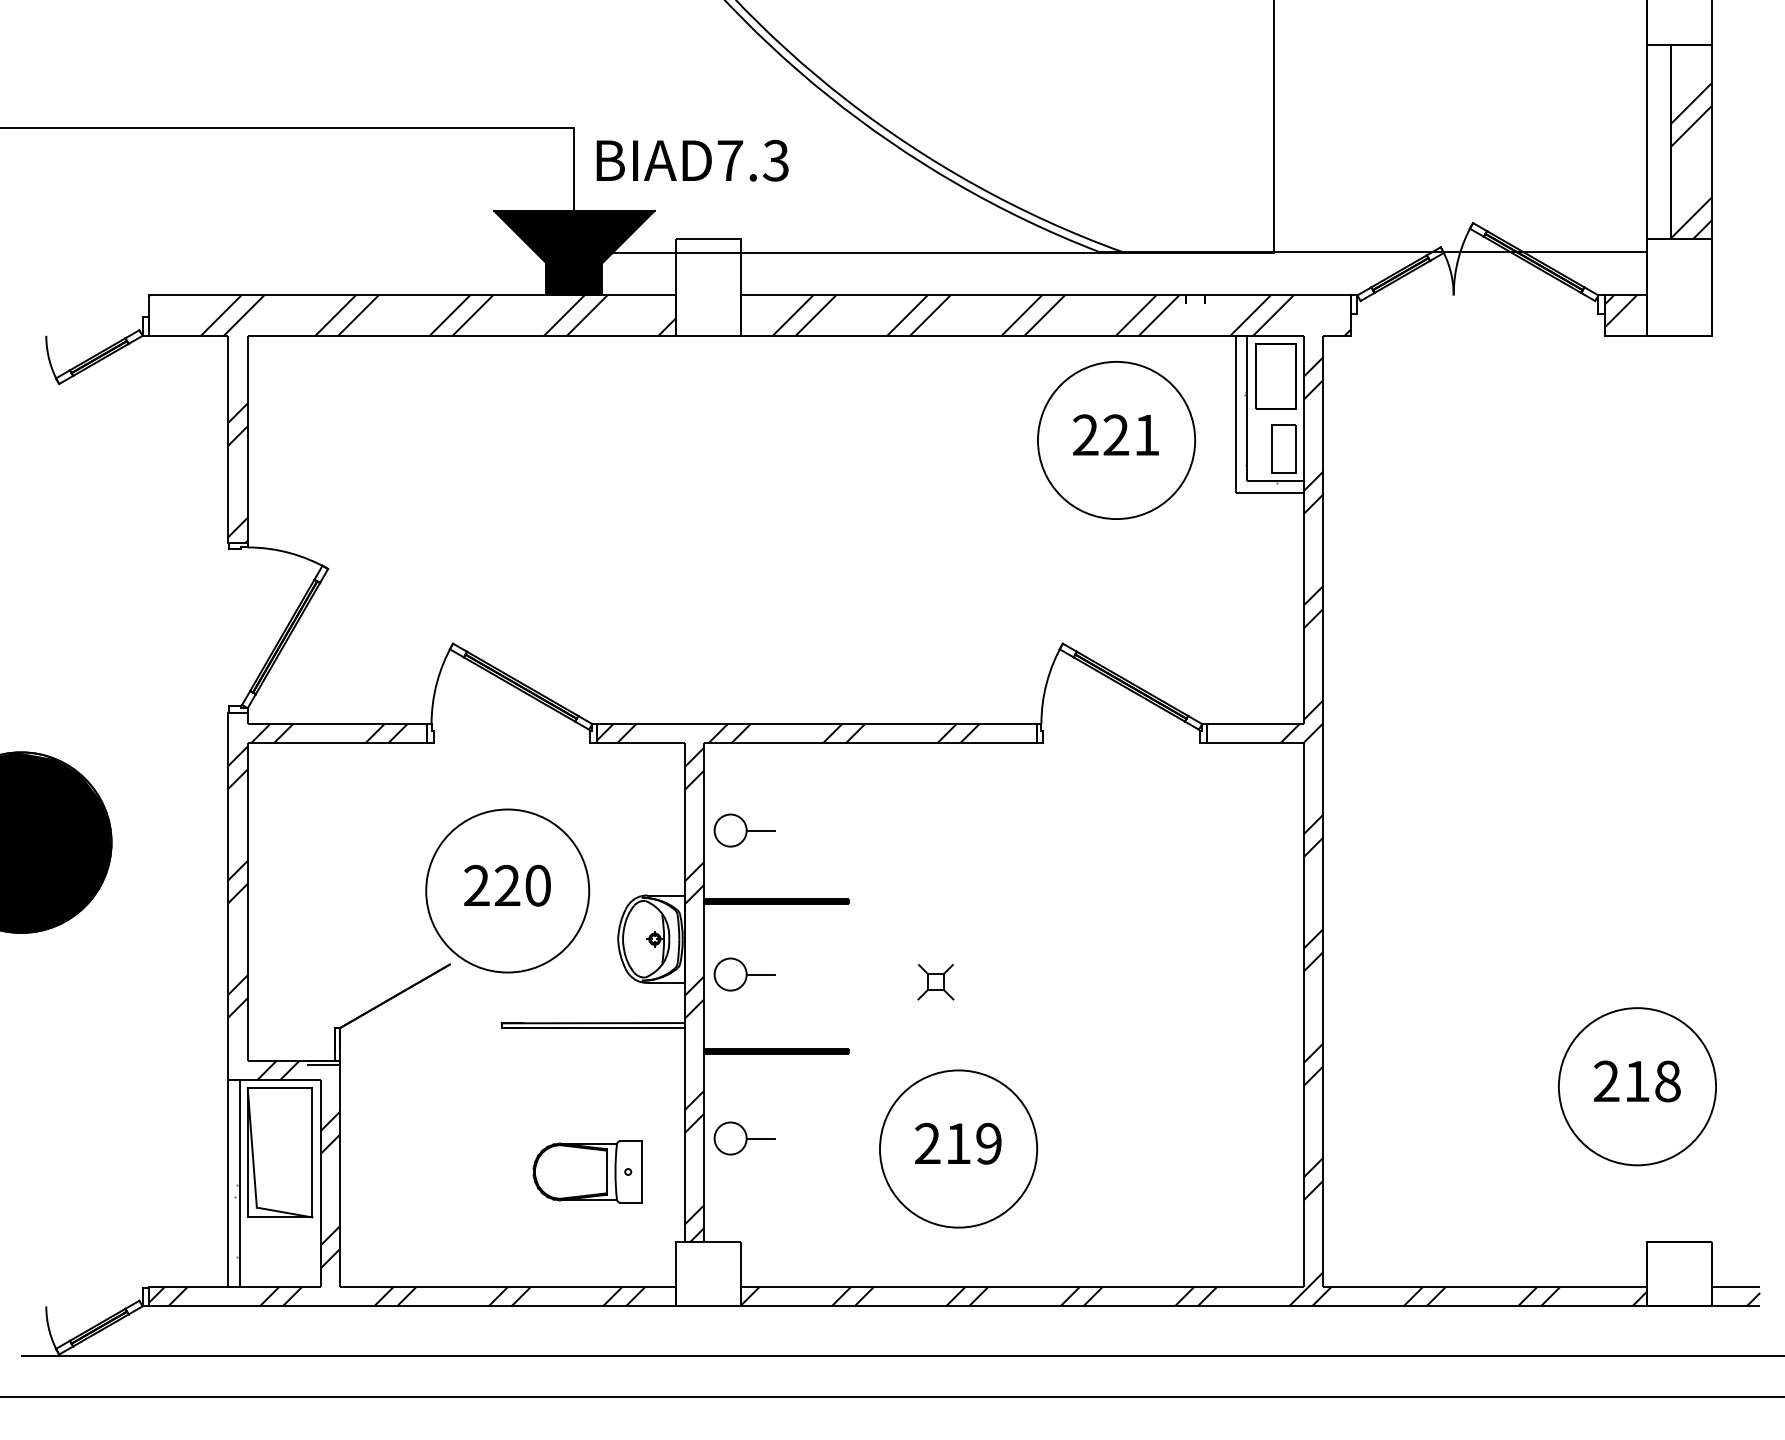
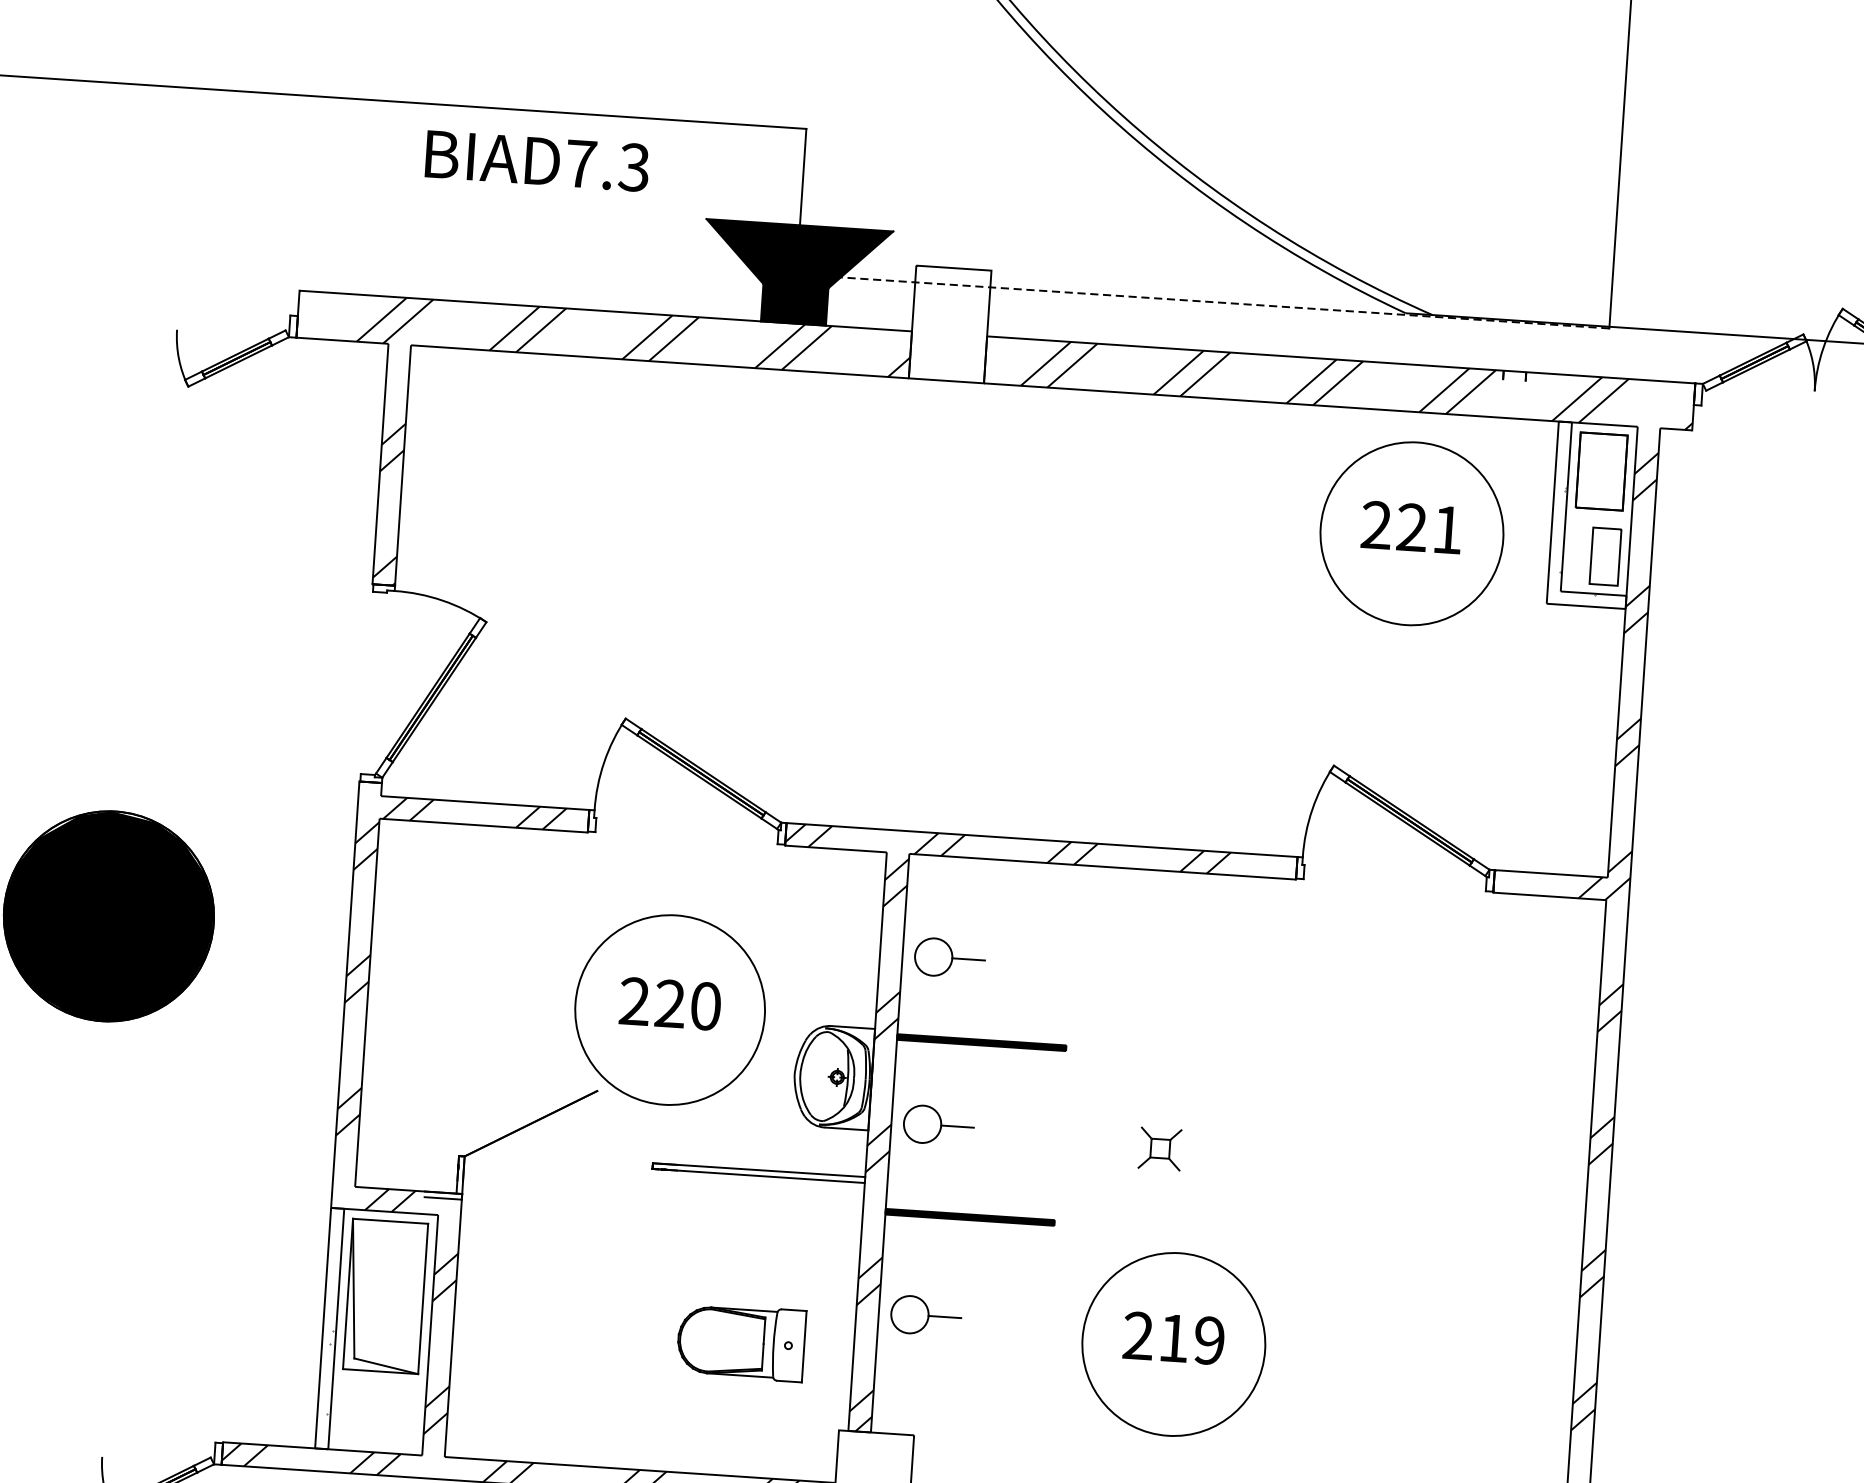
text: (692, 160) -> (537, 160), moved
line: (924, 253) -> (1203, 301), solid -> dashed

